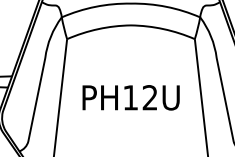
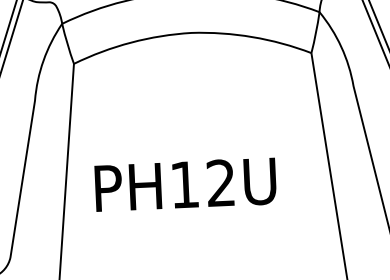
text: (130, 97) -> (184, 184), moved

